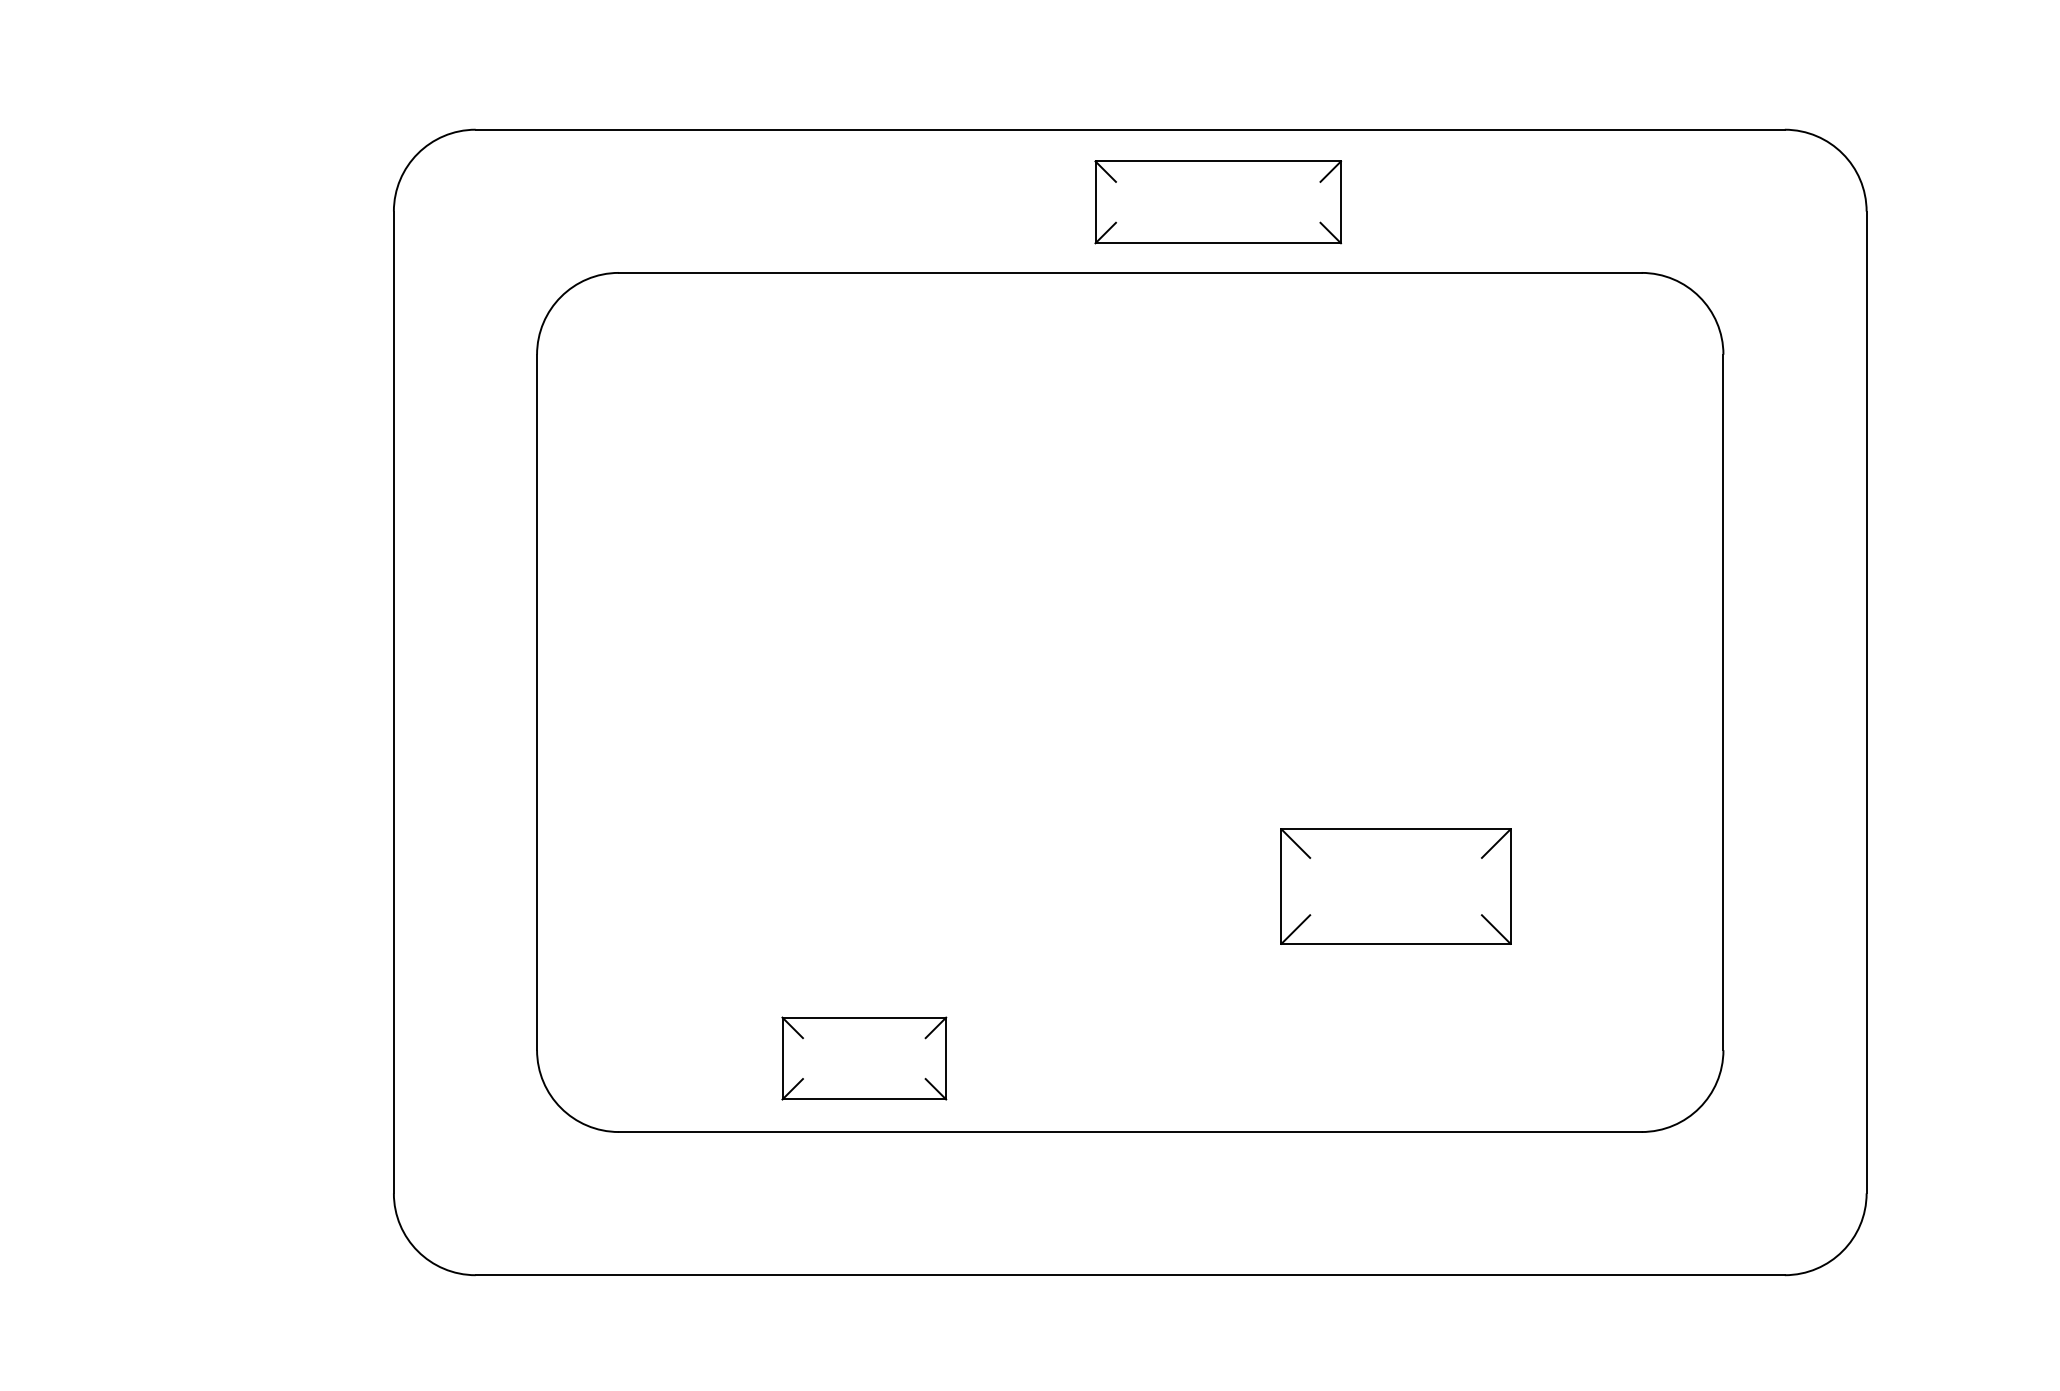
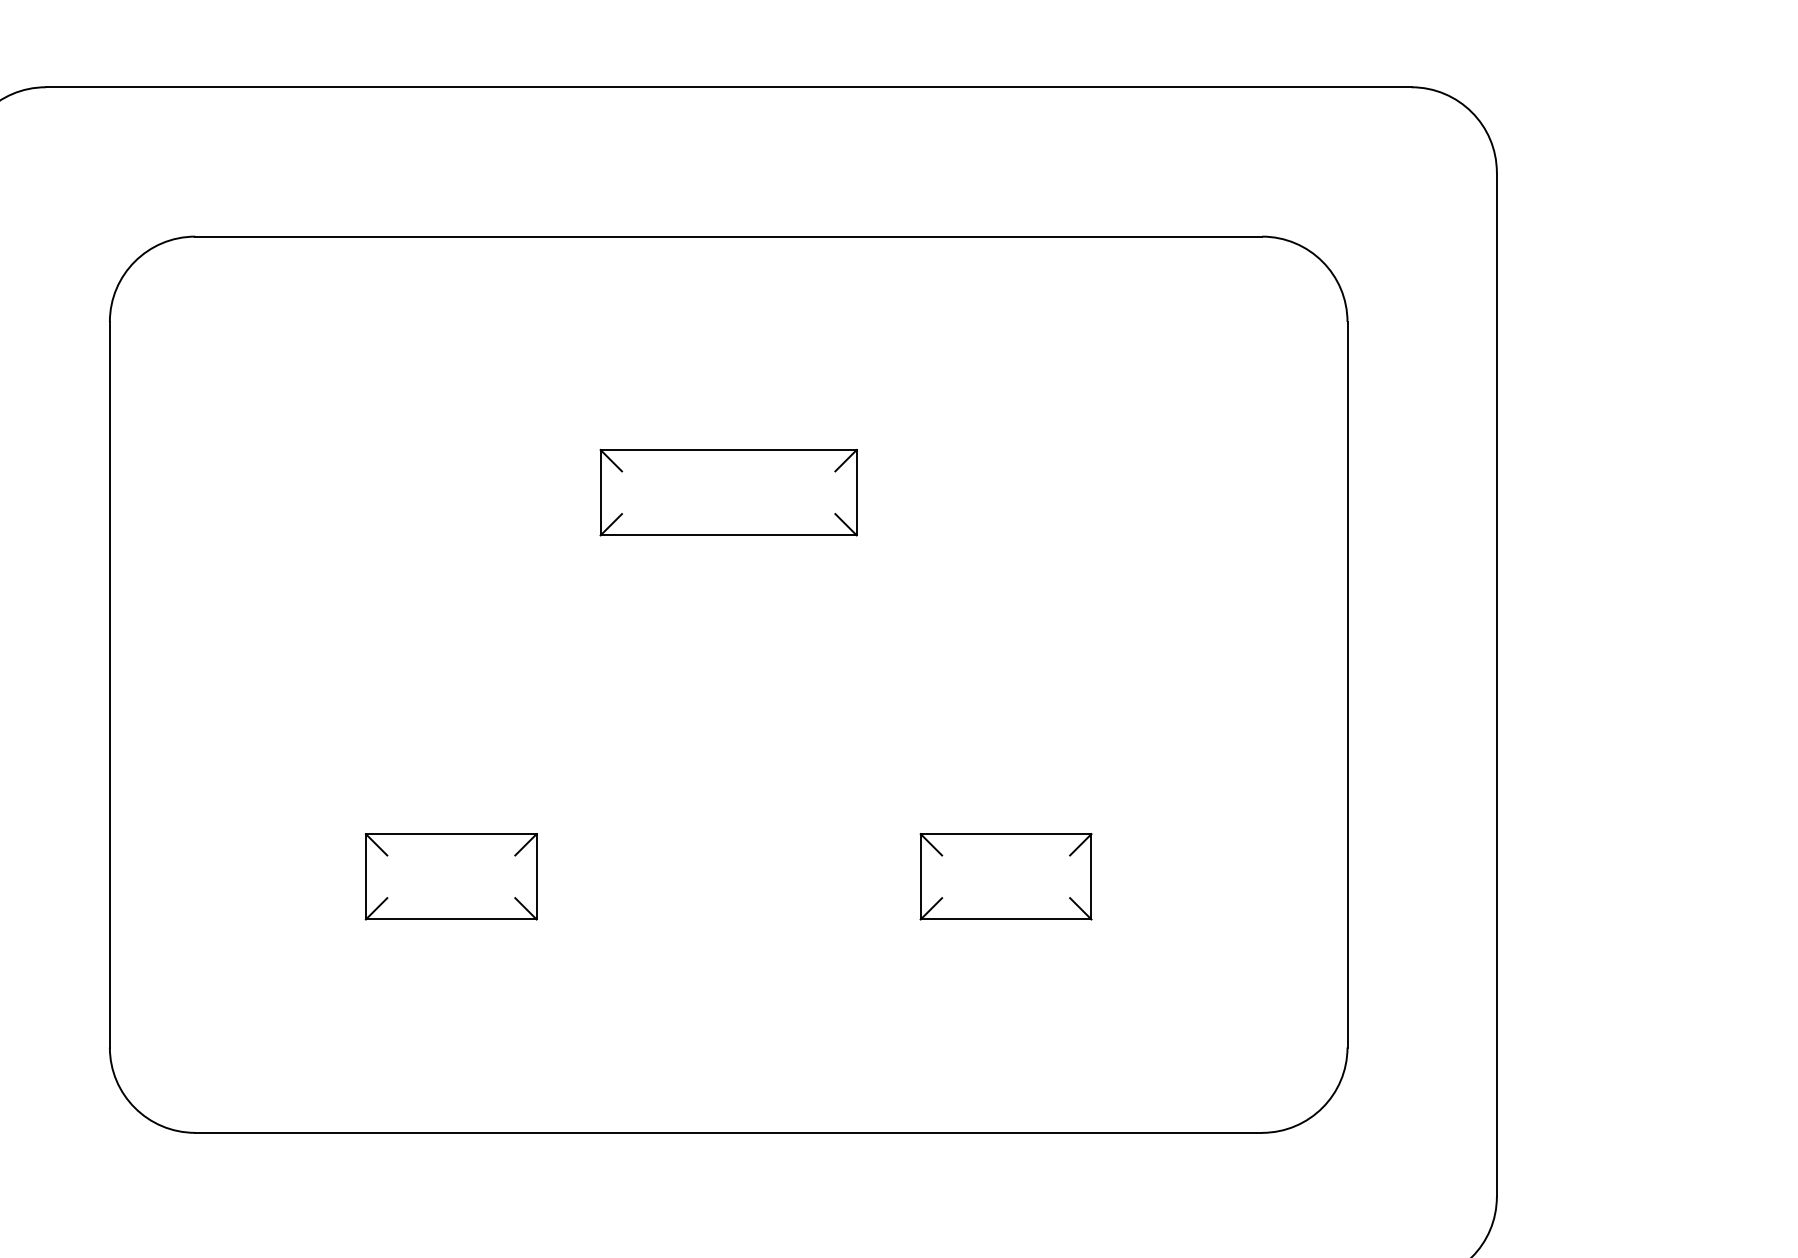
part: (1218, 202) -> (728, 492), moved
part: (1396, 886) -> (1006, 876), size x0.71
part: (864, 1058) -> (451, 876), moved

